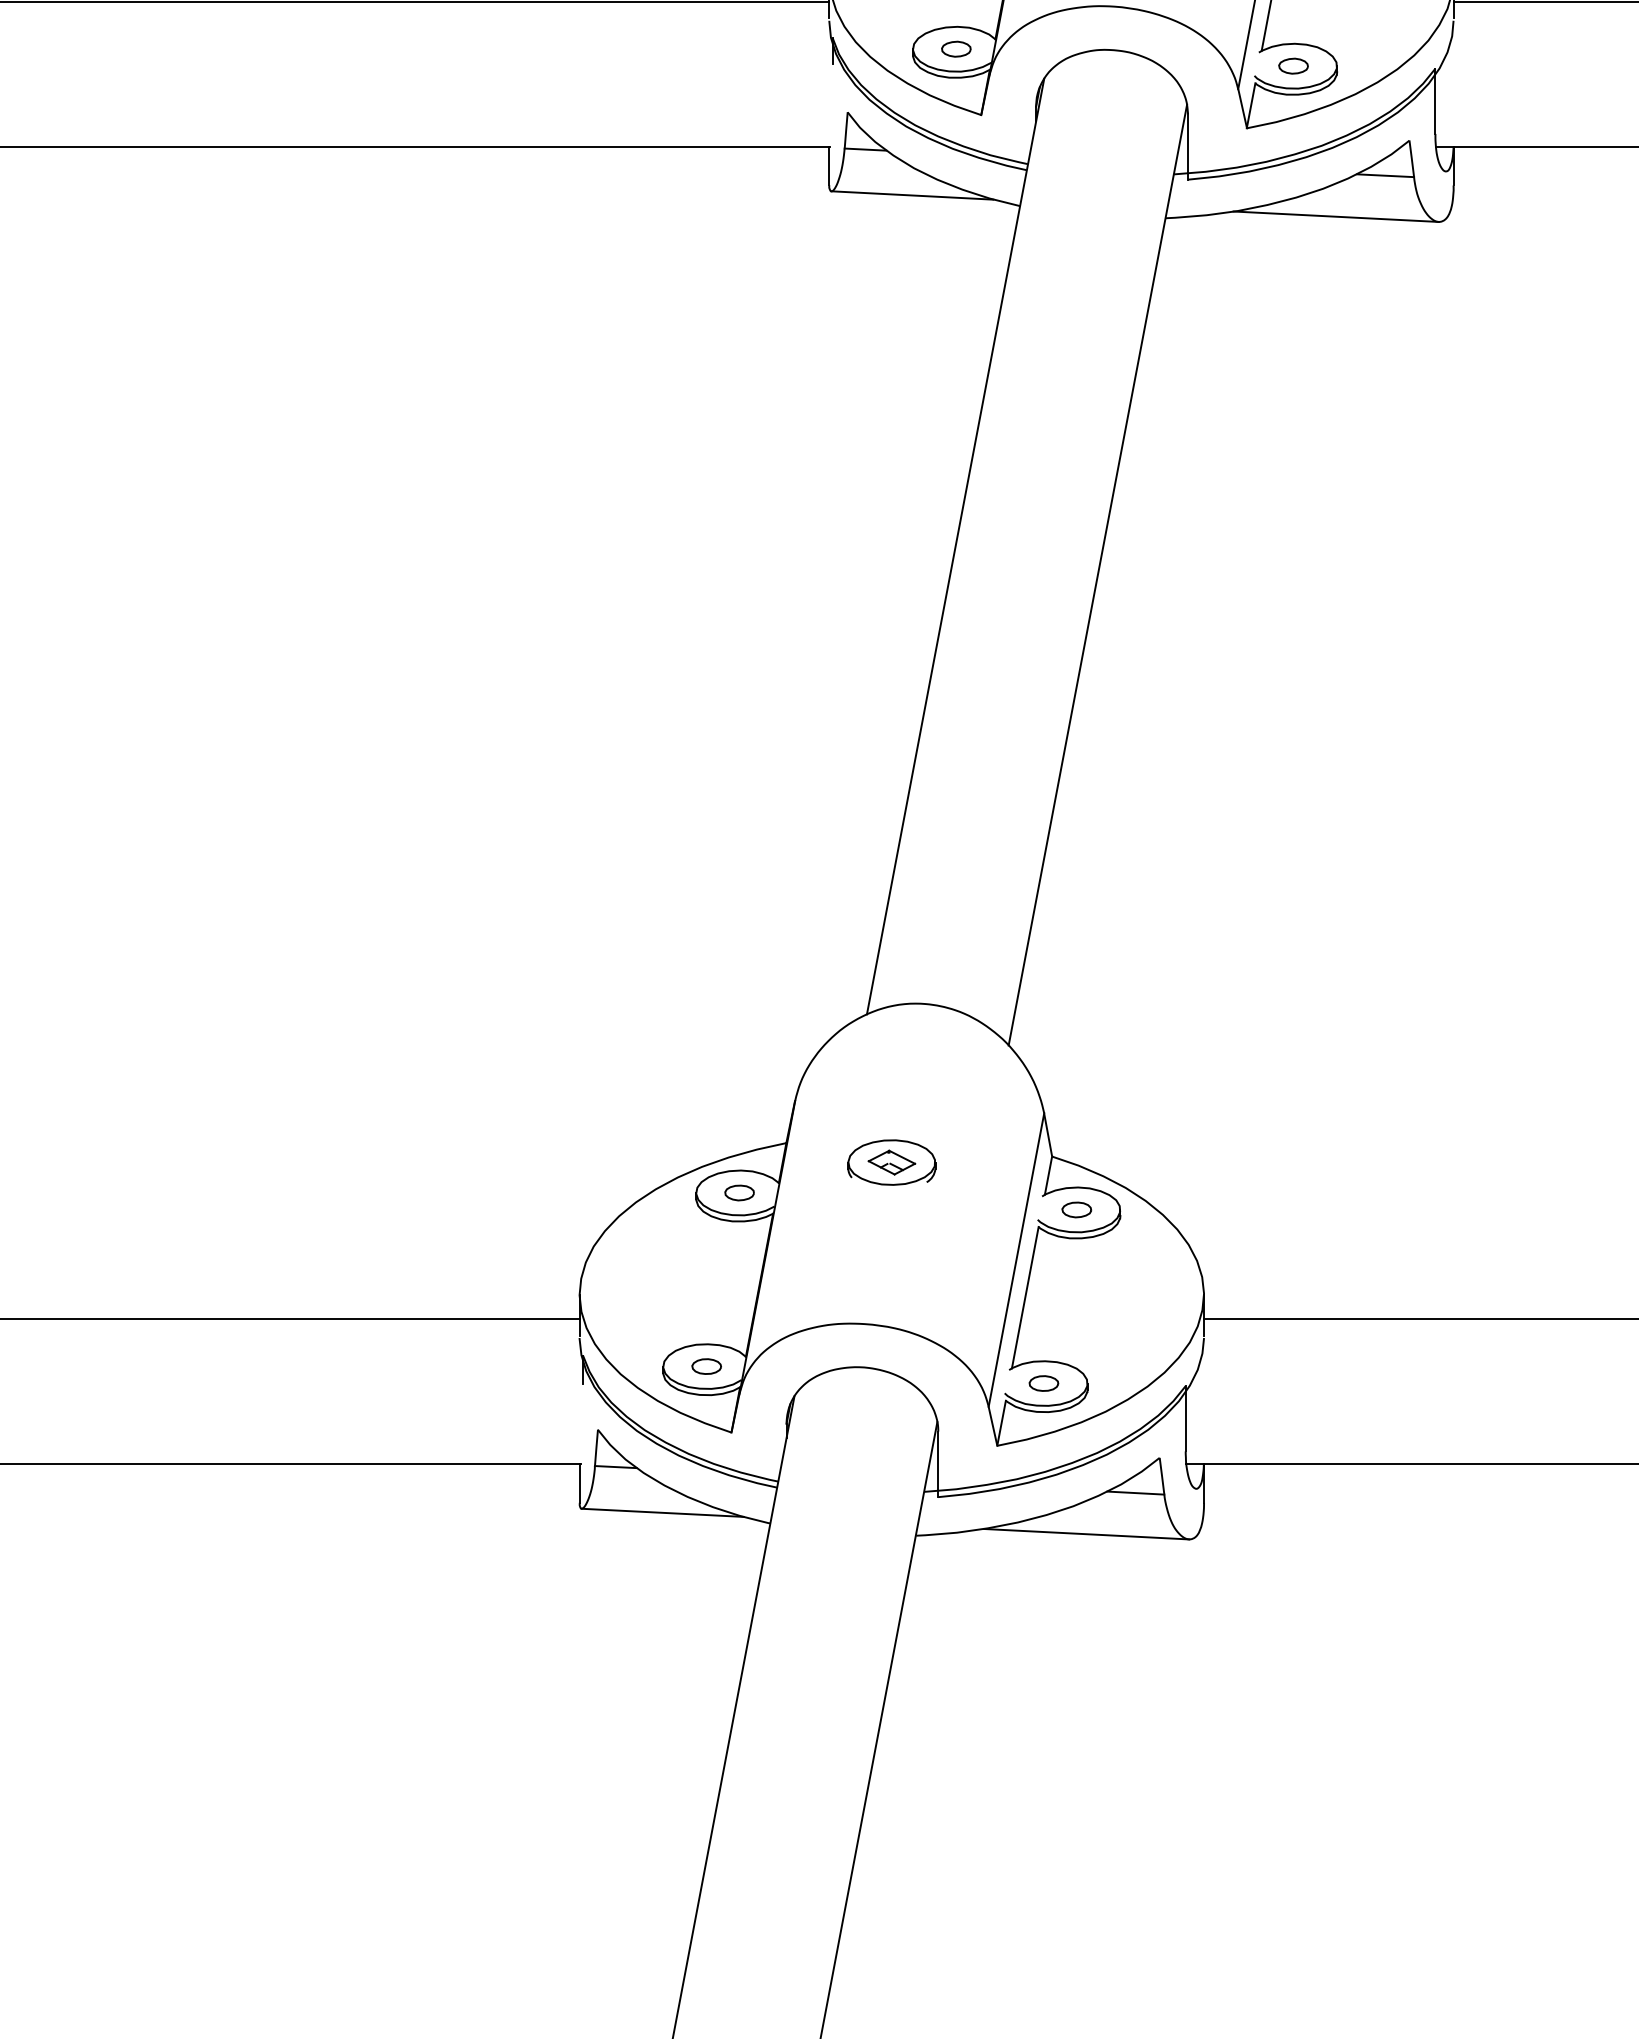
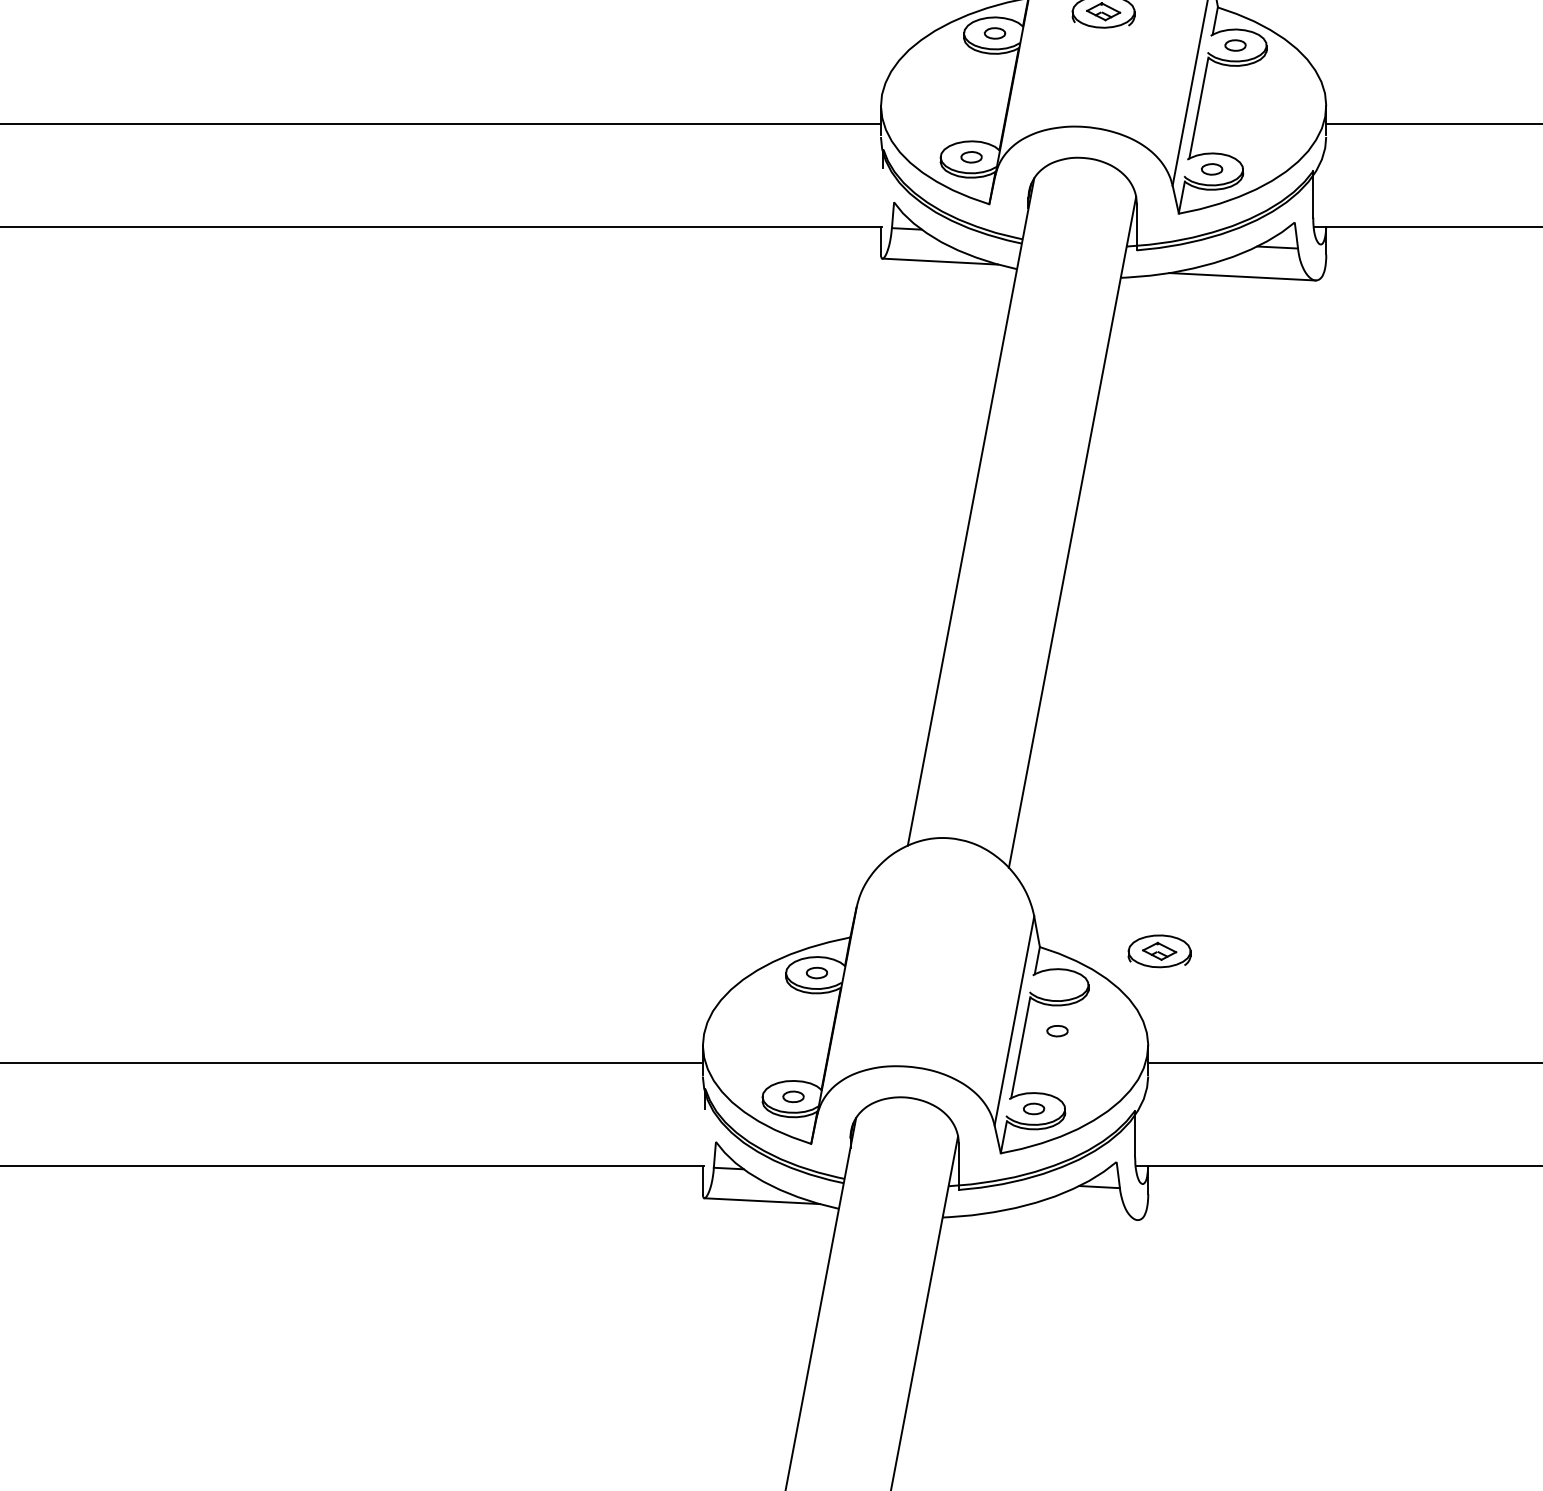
part: (891, 1162) -> (1159, 951), moved
part: (1076, 1210) -> (1057, 1031), moved
line: (1086, 1534) -> (1064, 1216), removed

